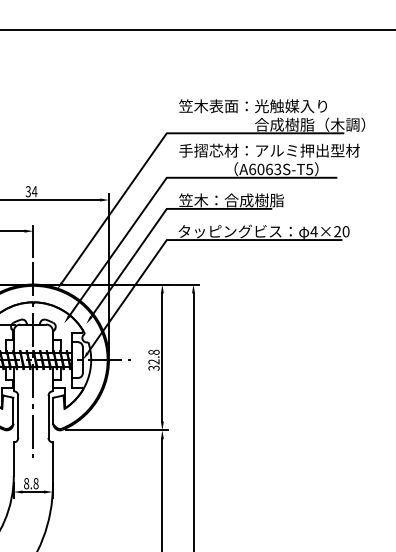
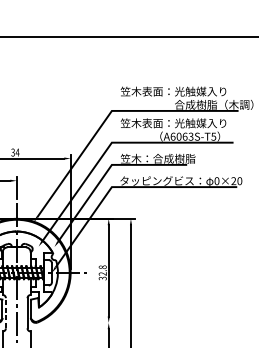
text: (269, 150) -> (185, 123), 手摺芯材：アルミ押出型材 -> 笠木表面：光触媒入り
text: (313, 231) -> (216, 181), 4×20 -> 0×20
line: (18, 416) -> (6, 313), solid -> dashed
line: (116, 430) -> (76, 322), removed

